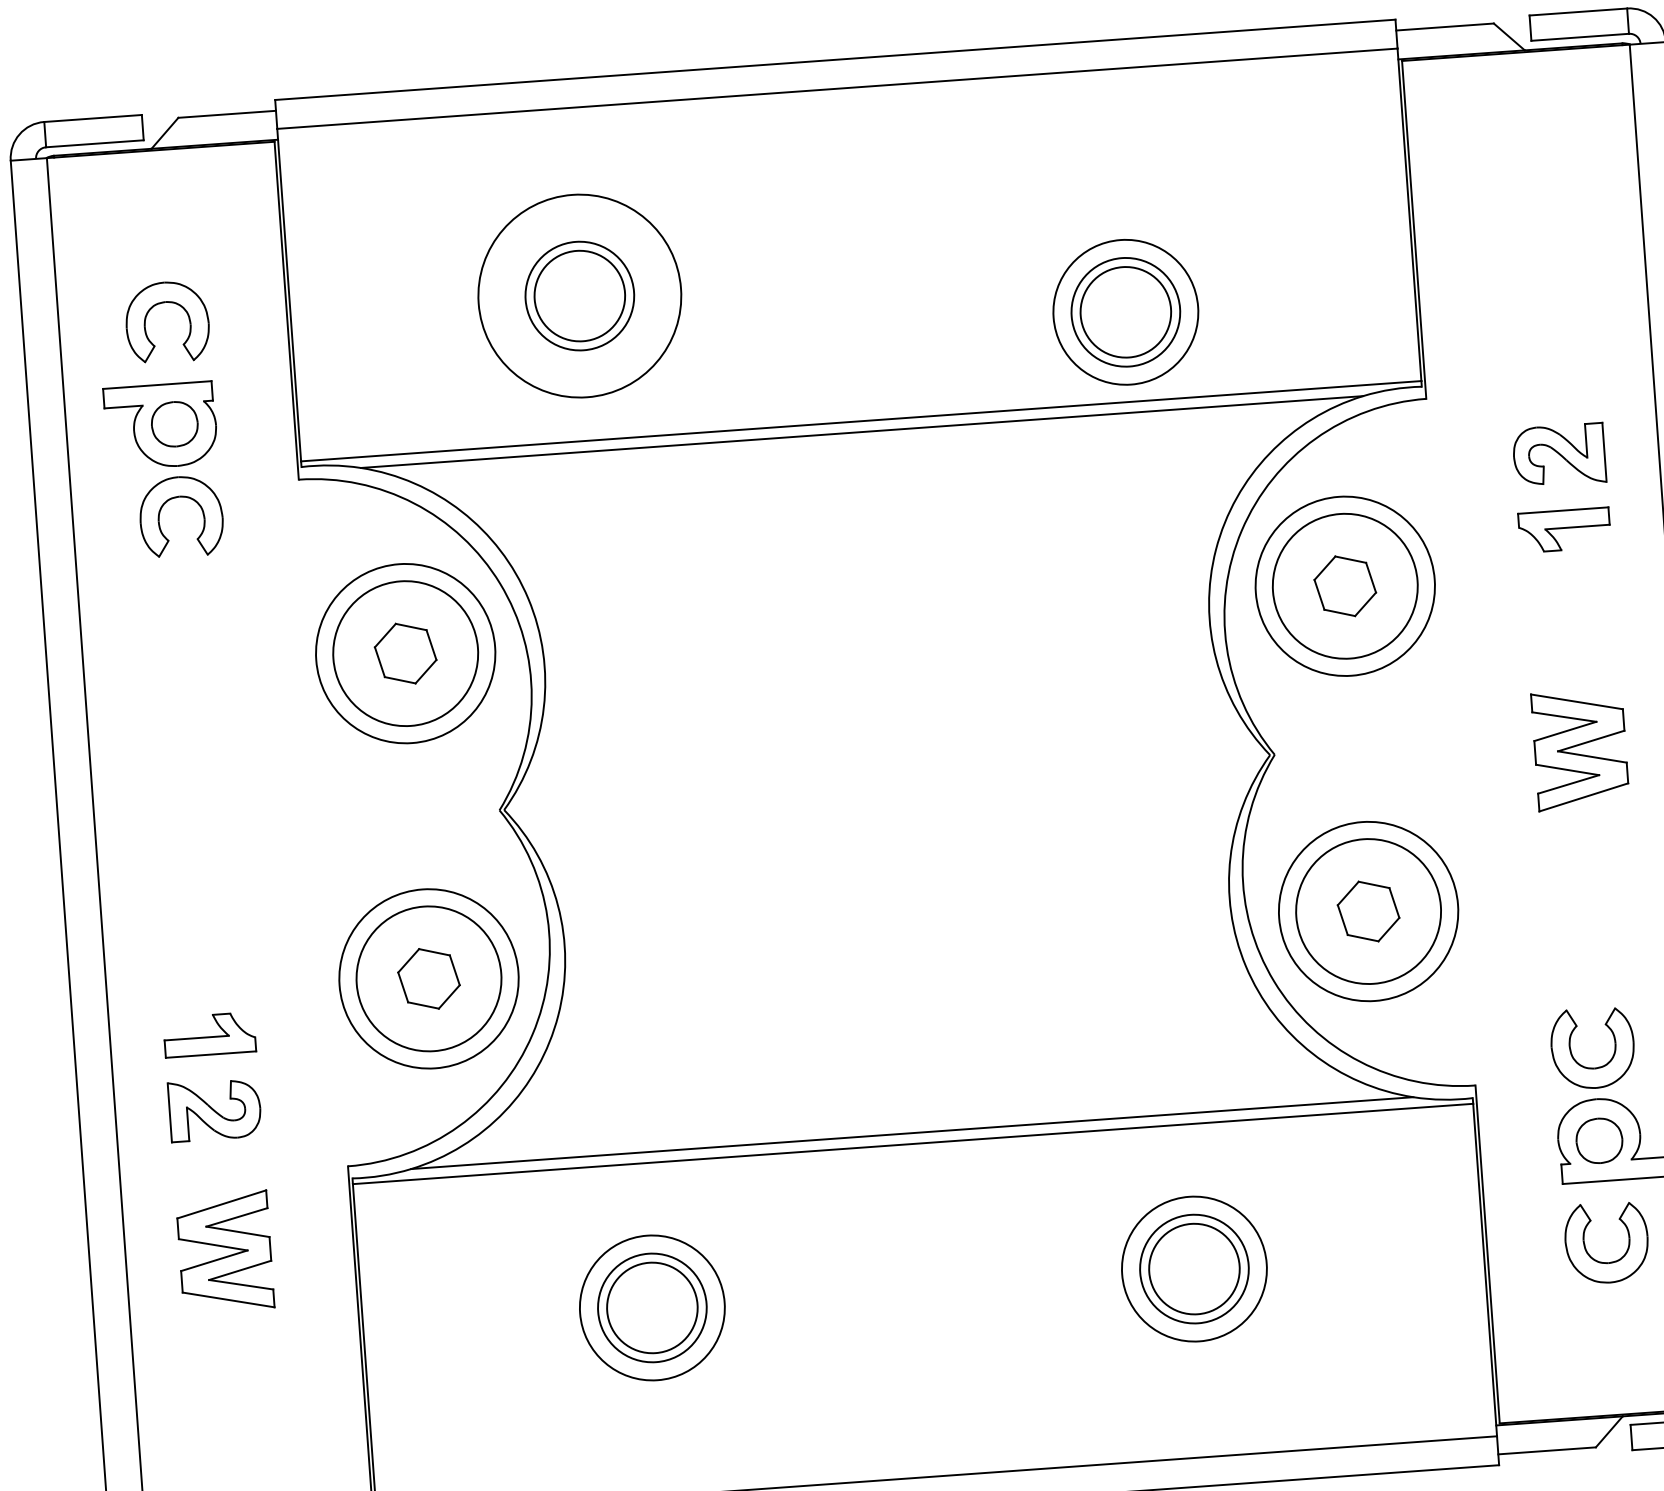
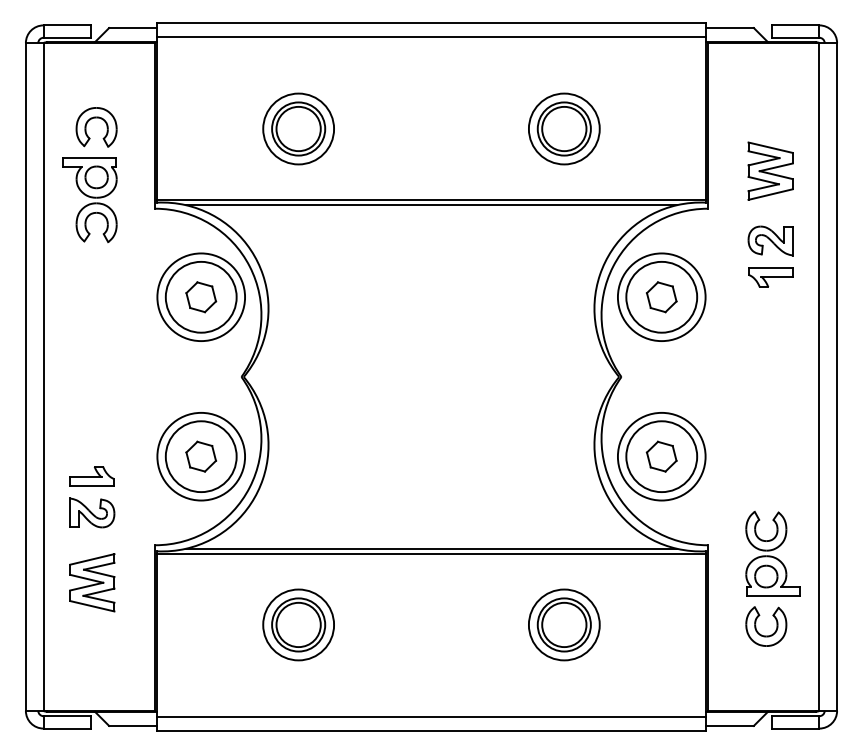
circle: (579, 295) -> (298, 128), size x0.71
part: (1126, 311) -> (564, 128), moved
part: (1579, 748) -> (770, 170), moved

